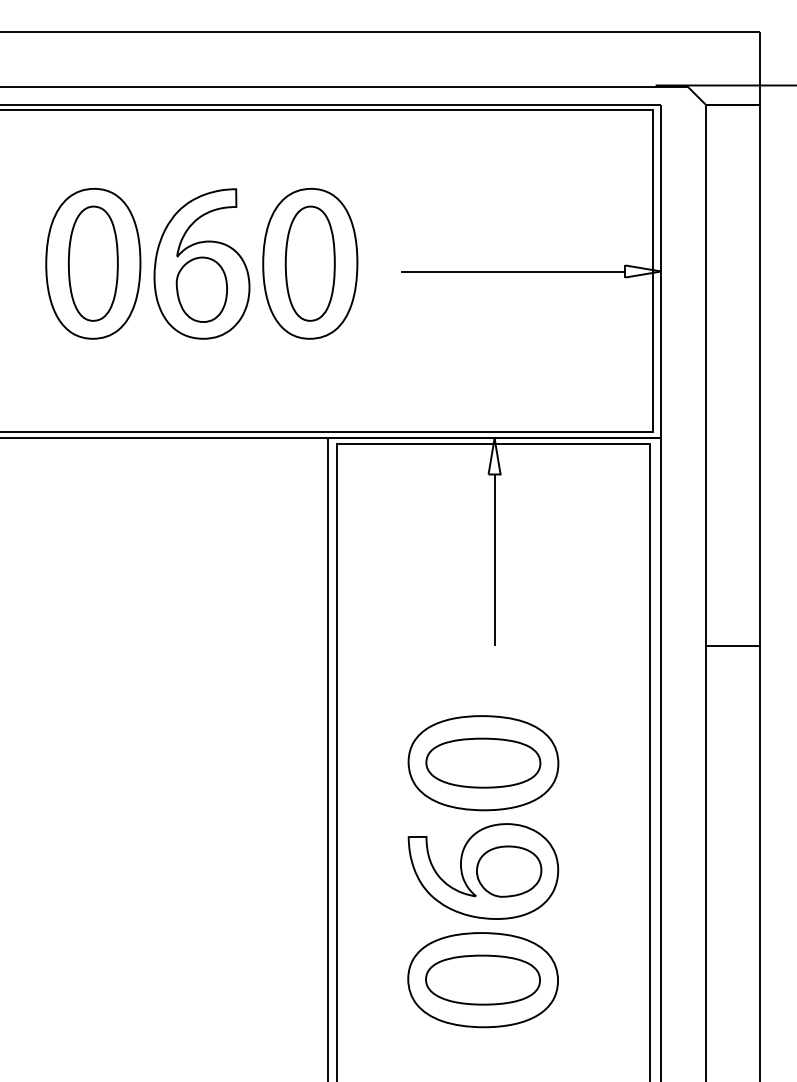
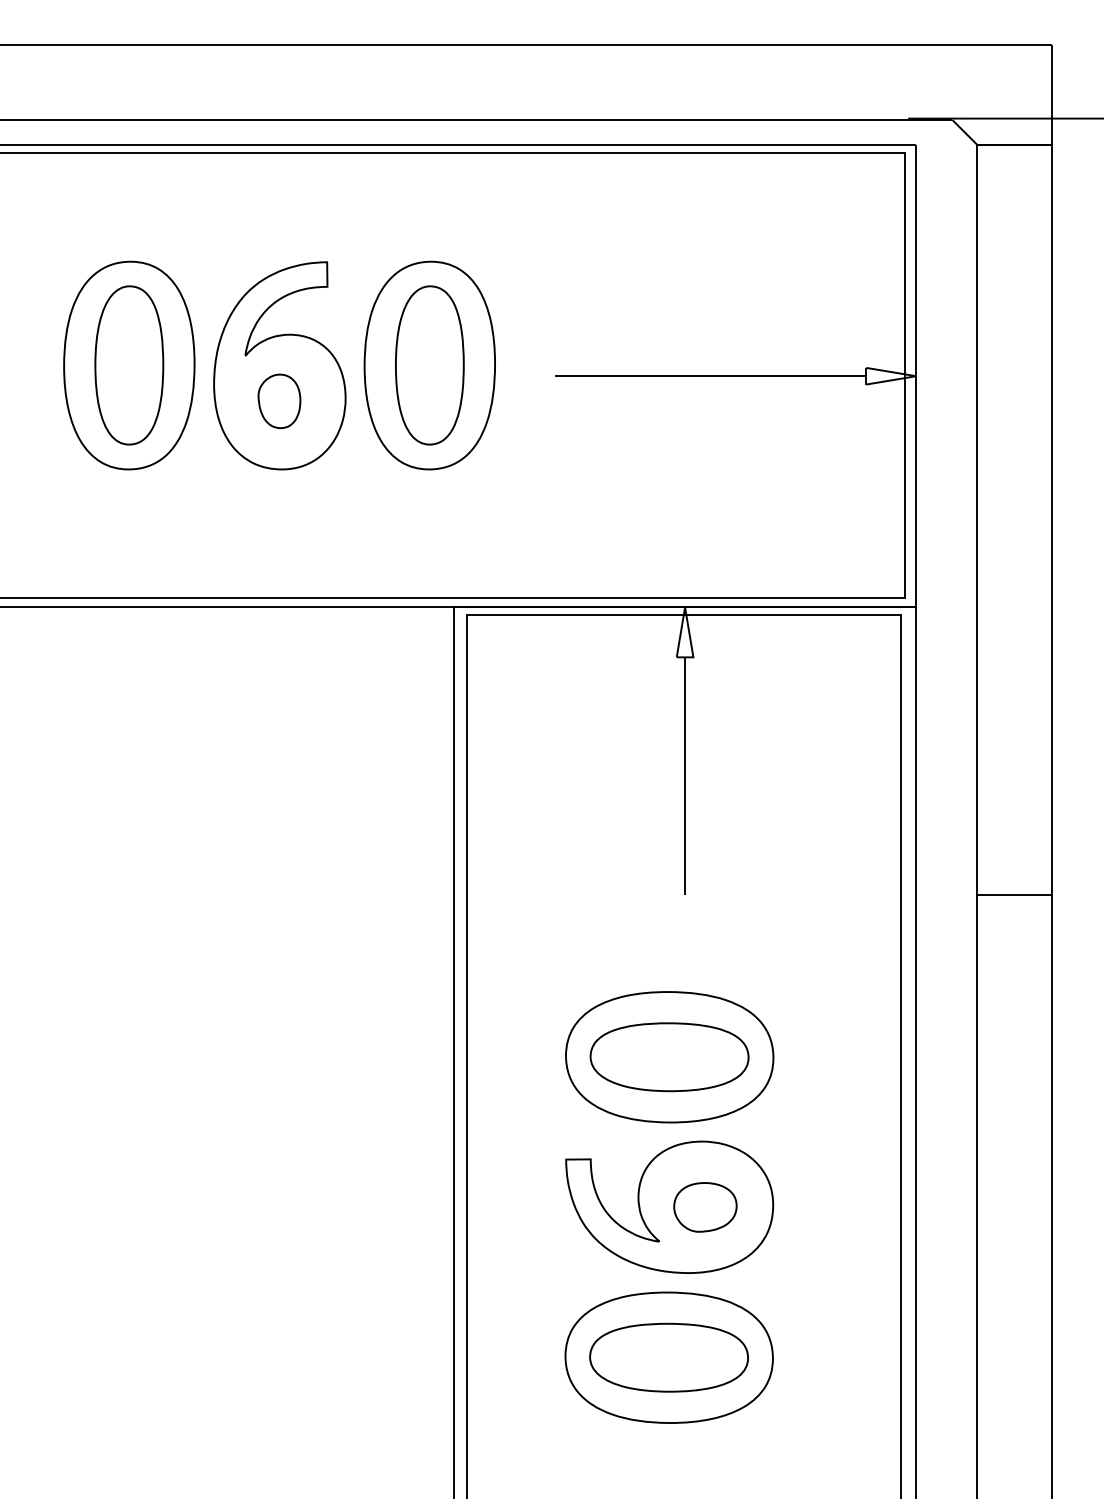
part: (201, 289) -> (279, 401), size x0.6
part: (509, 871) -> (705, 1207), size x0.7

